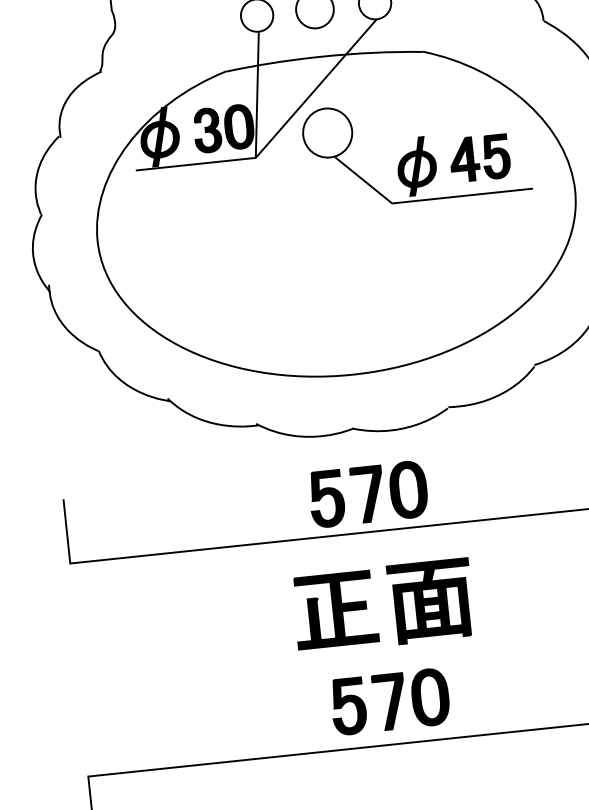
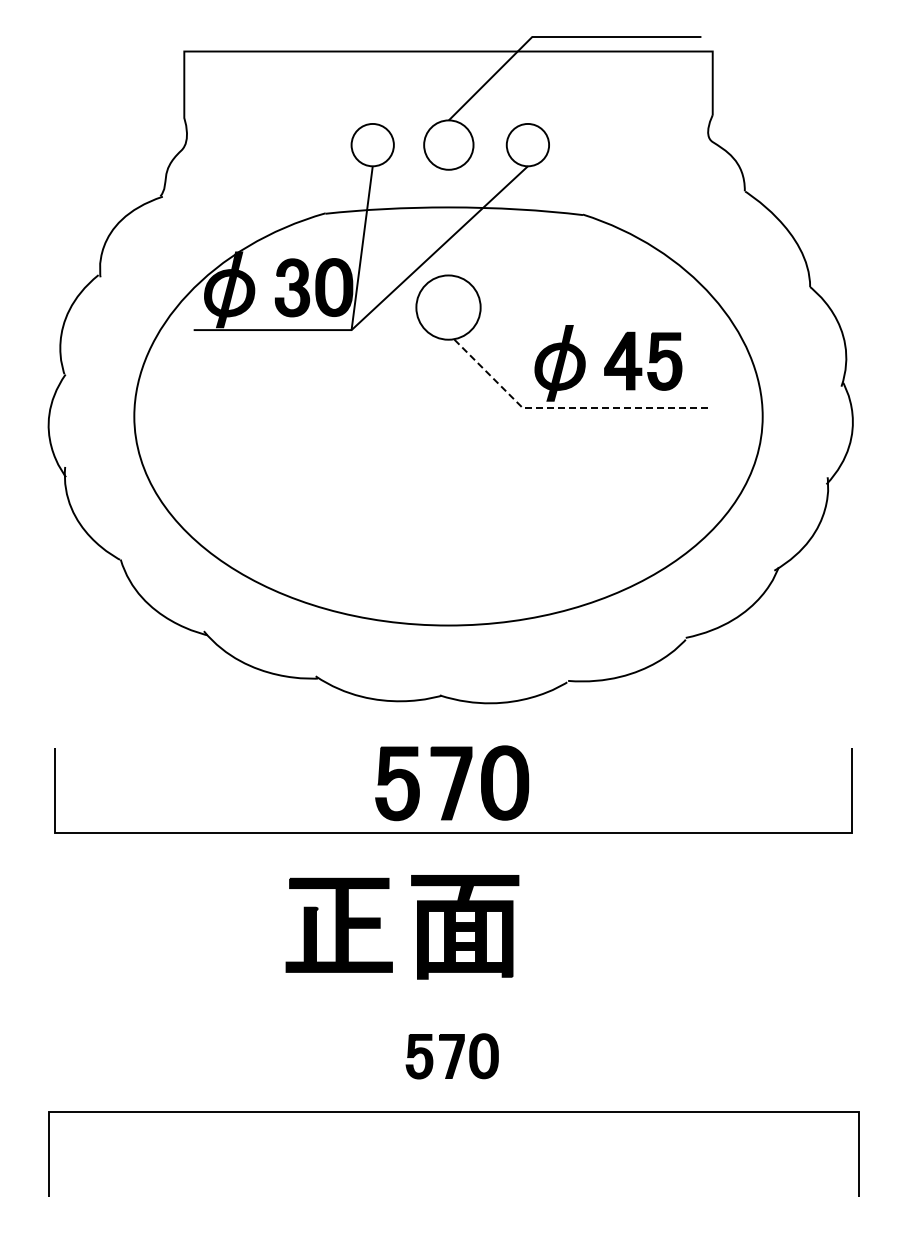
line: (425, 200) -> (566, 408), solid -> dashed
part: (394, 605) -> (417, 927), moved
part: (390, 701) -> (452, 1056), size x0.6

